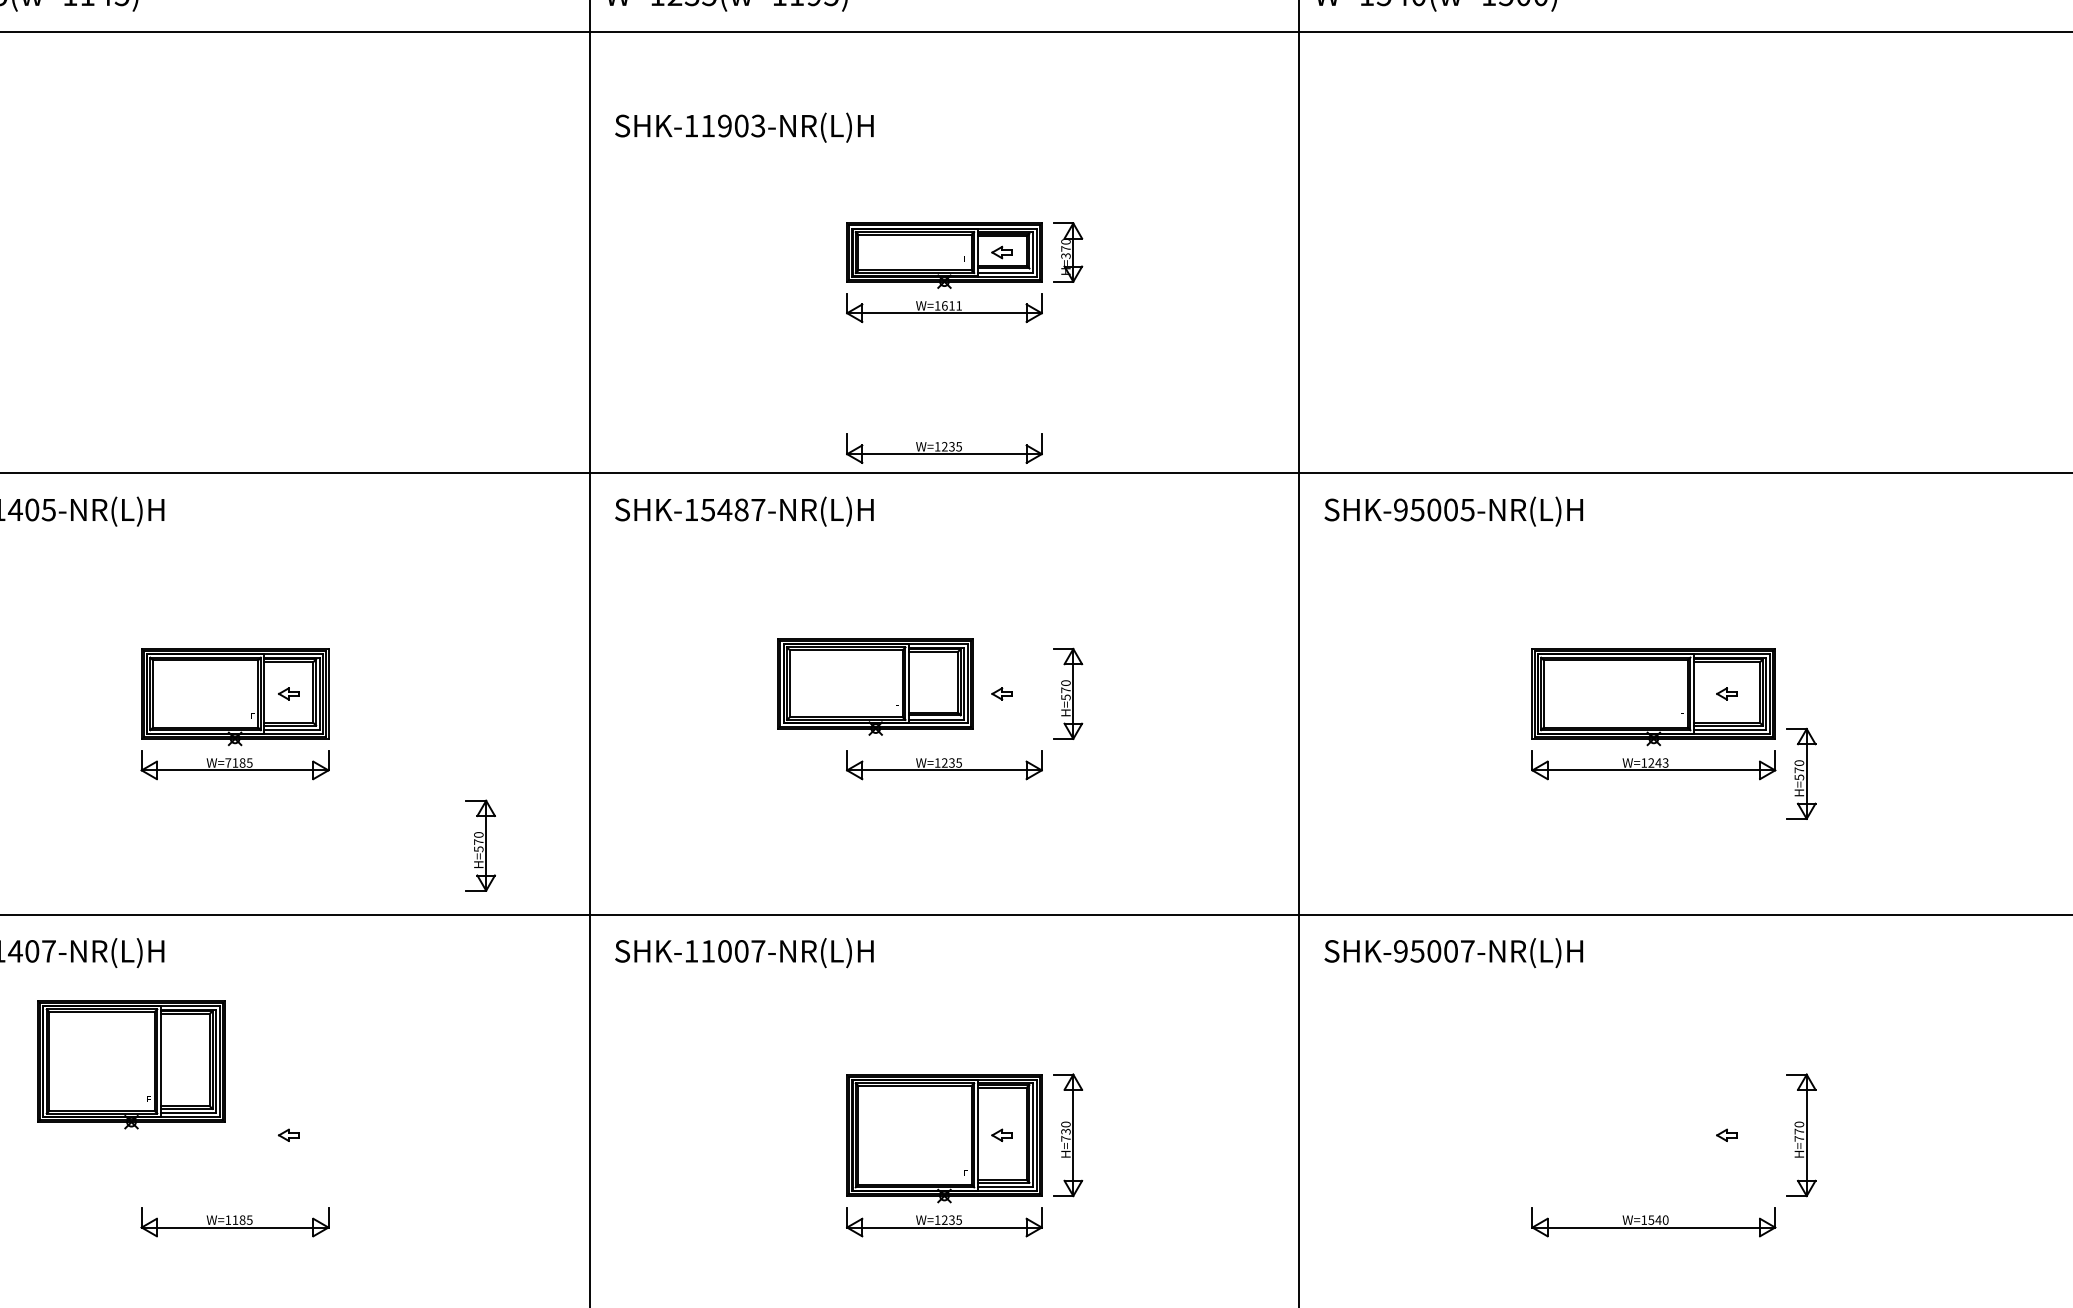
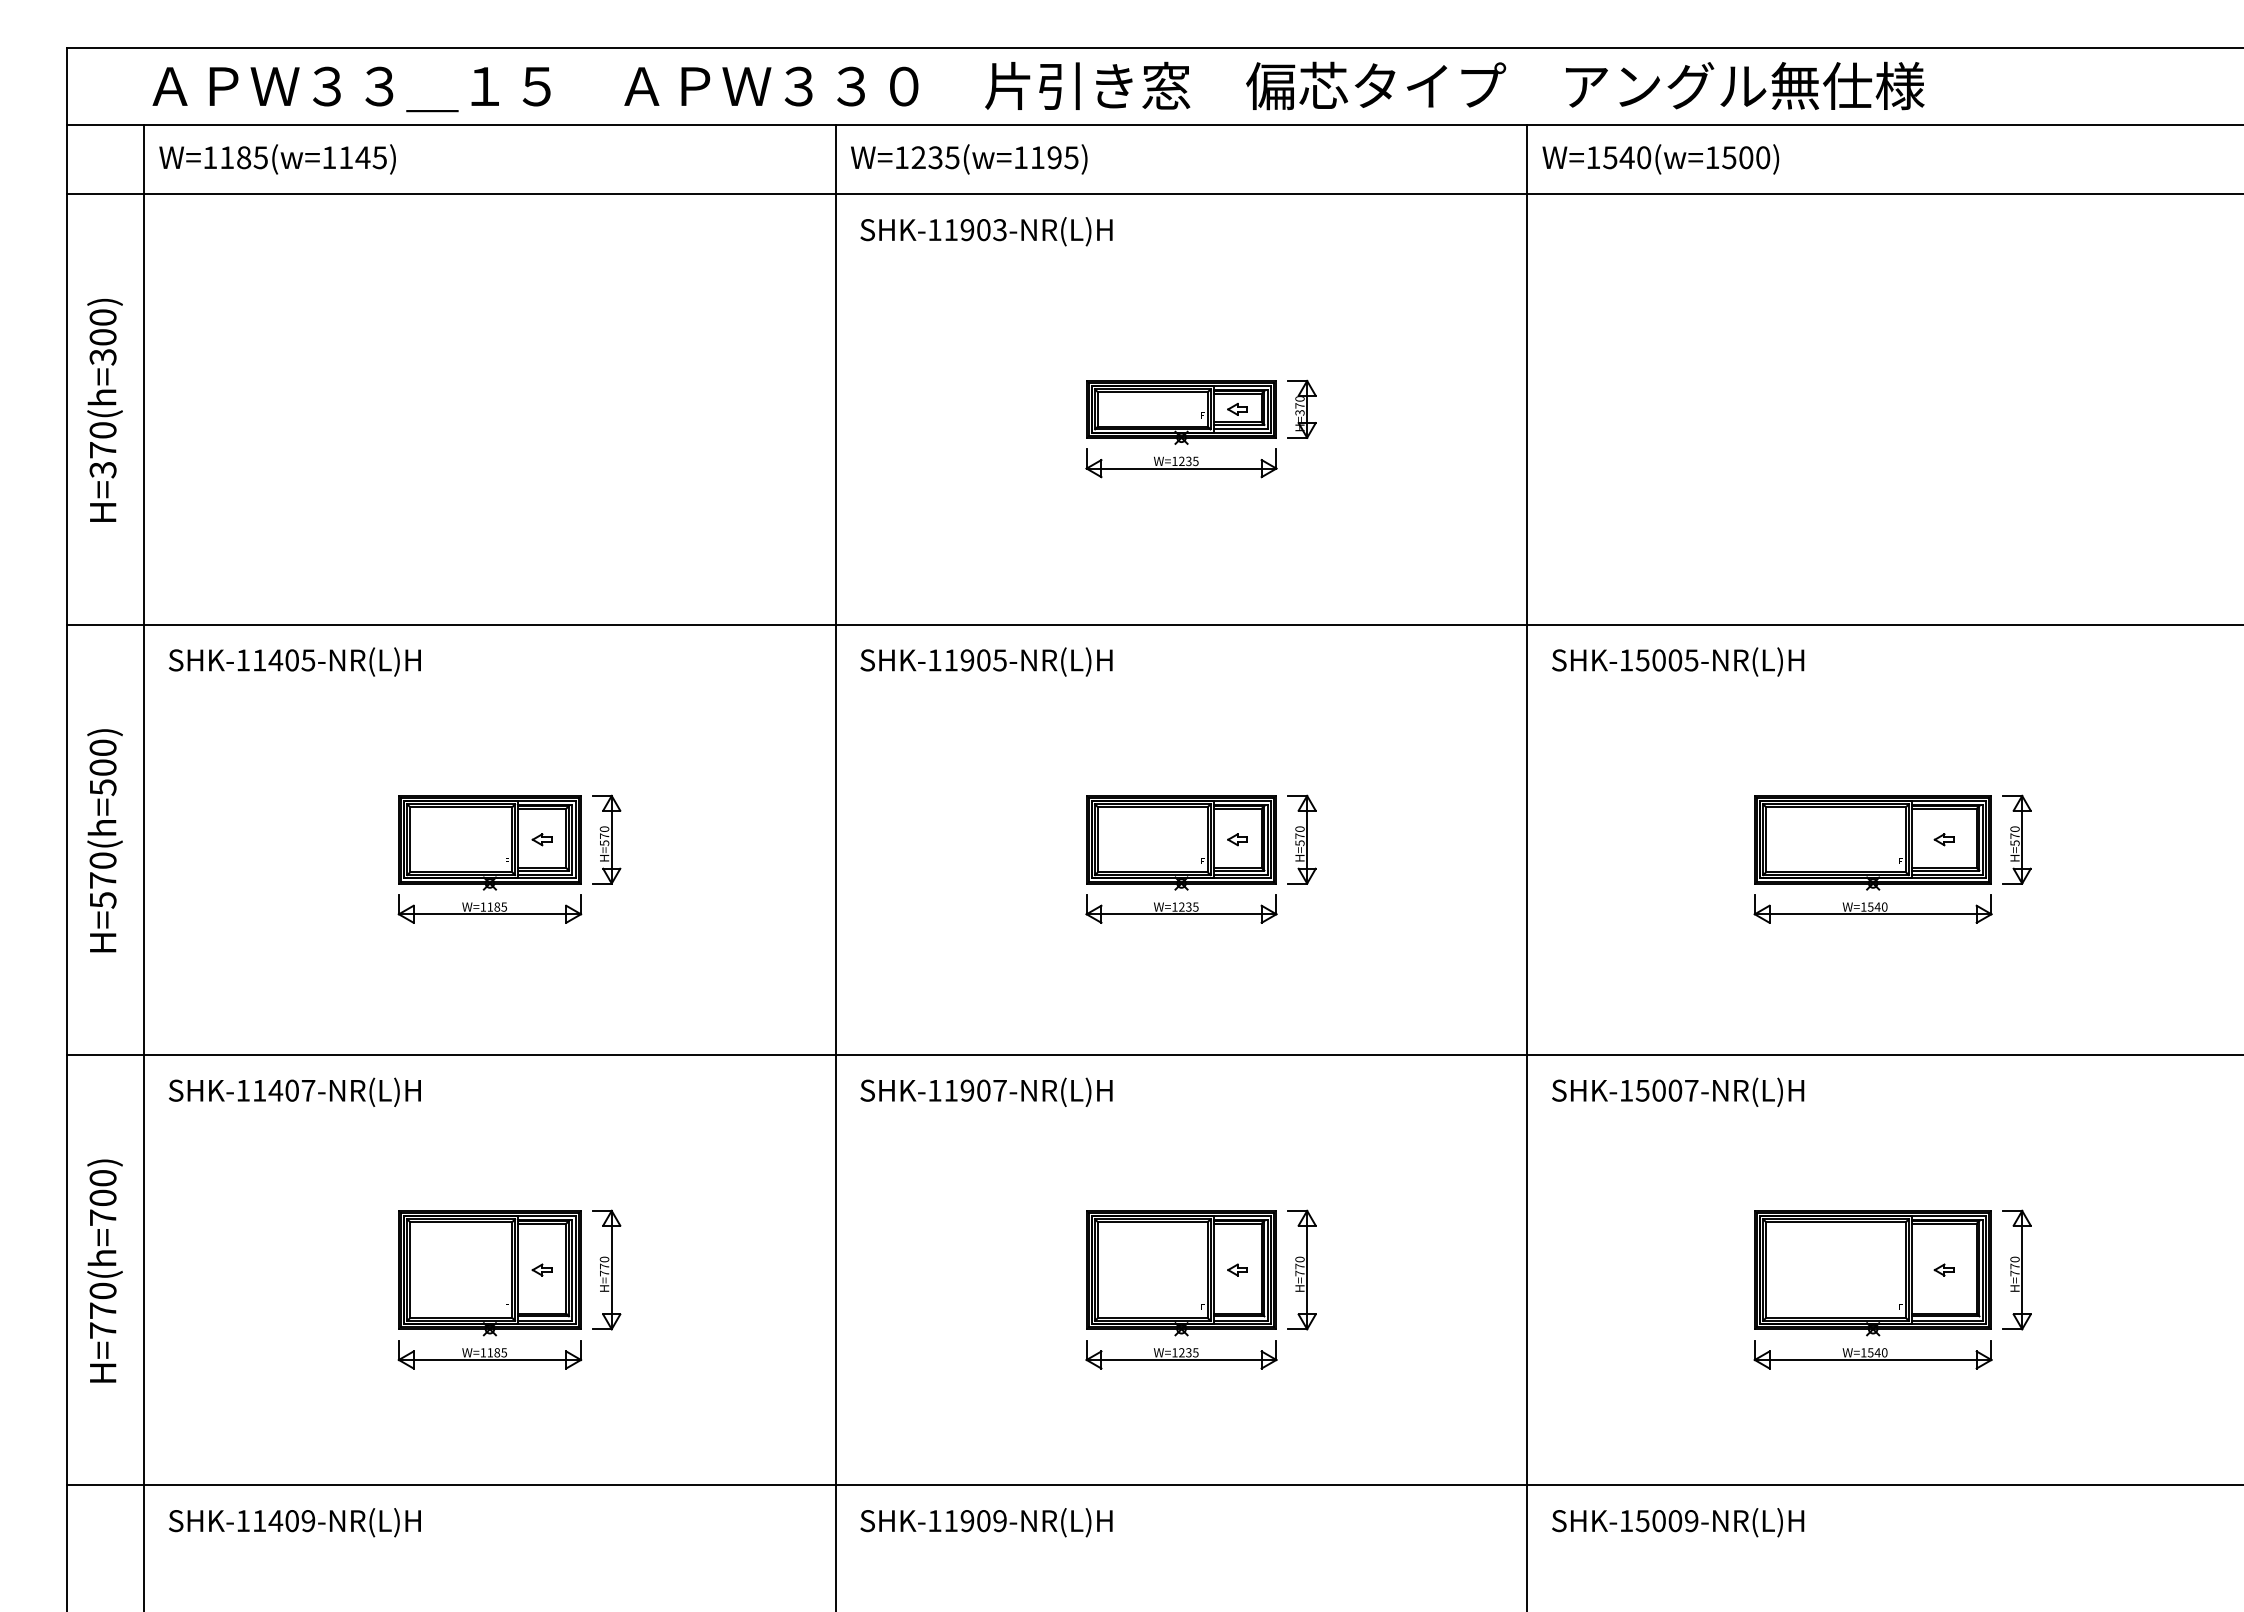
text: (744, 127) -> (986, 231), moved
text: (951, 305) -> (1188, 461), W=1611 -> W=1235
part: (944, 448) -> (1181, 600), removed
text: (733, 510) -> (975, 660), SHK-15487-NR(L)H -> SHK-11905-NR(L)H
text: (1400, 510) -> (1626, 660), SHK-95005-NR(L)H -> SHK-15005-NR(L)H
part: (875, 686) -> (1181, 842), moved
text: (228, 762) -> (483, 906), W=7185 -> W=1185
text: (1658, 762) -> (1877, 906), W=1243 -> W=1540
part: (1800, 773) -> (2016, 839), moved
part: (480, 845) -> (606, 839), moved
text: (724, 951) -> (967, 1090), SHK-11007-NR(L)H -> SHK-11907-NR(L)H
text: (1400, 951) -> (1626, 1090), SHK-95007-NR(L)H -> SHK-15007-NR(L)H
part: (131, 1064) -> (489, 1273), moved
text: (1065, 1131) -> (1299, 1266), H=730 -> H=770
part: (354, 1134) -> (606, 1269), added
part: (1653, 1138) -> (1872, 1273), added

